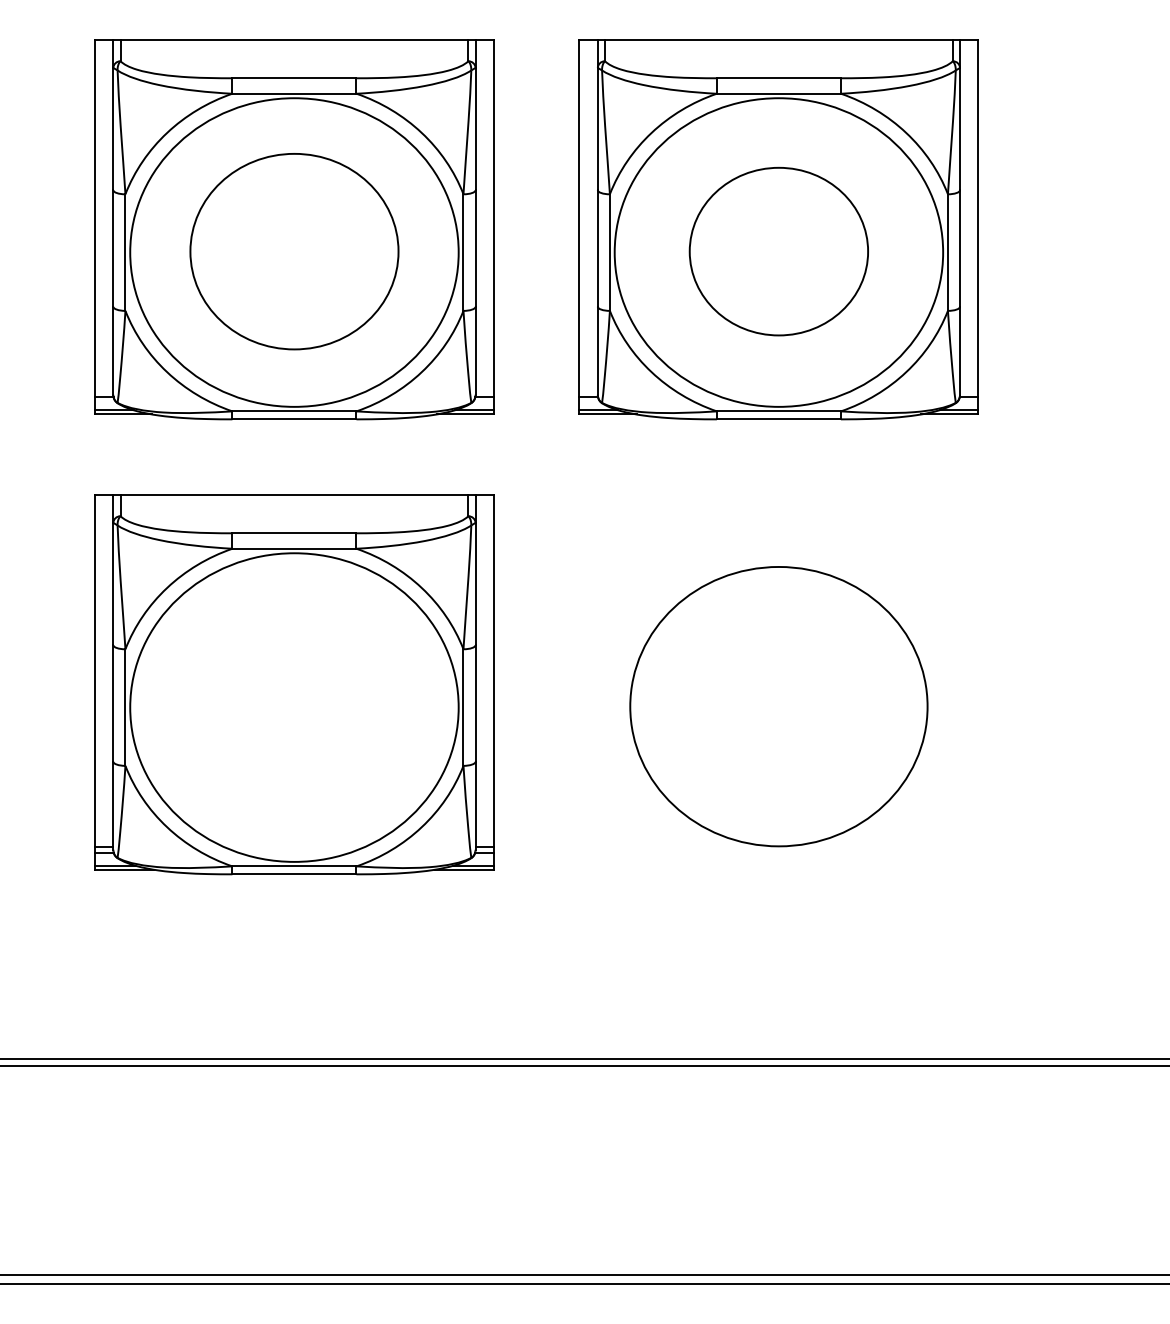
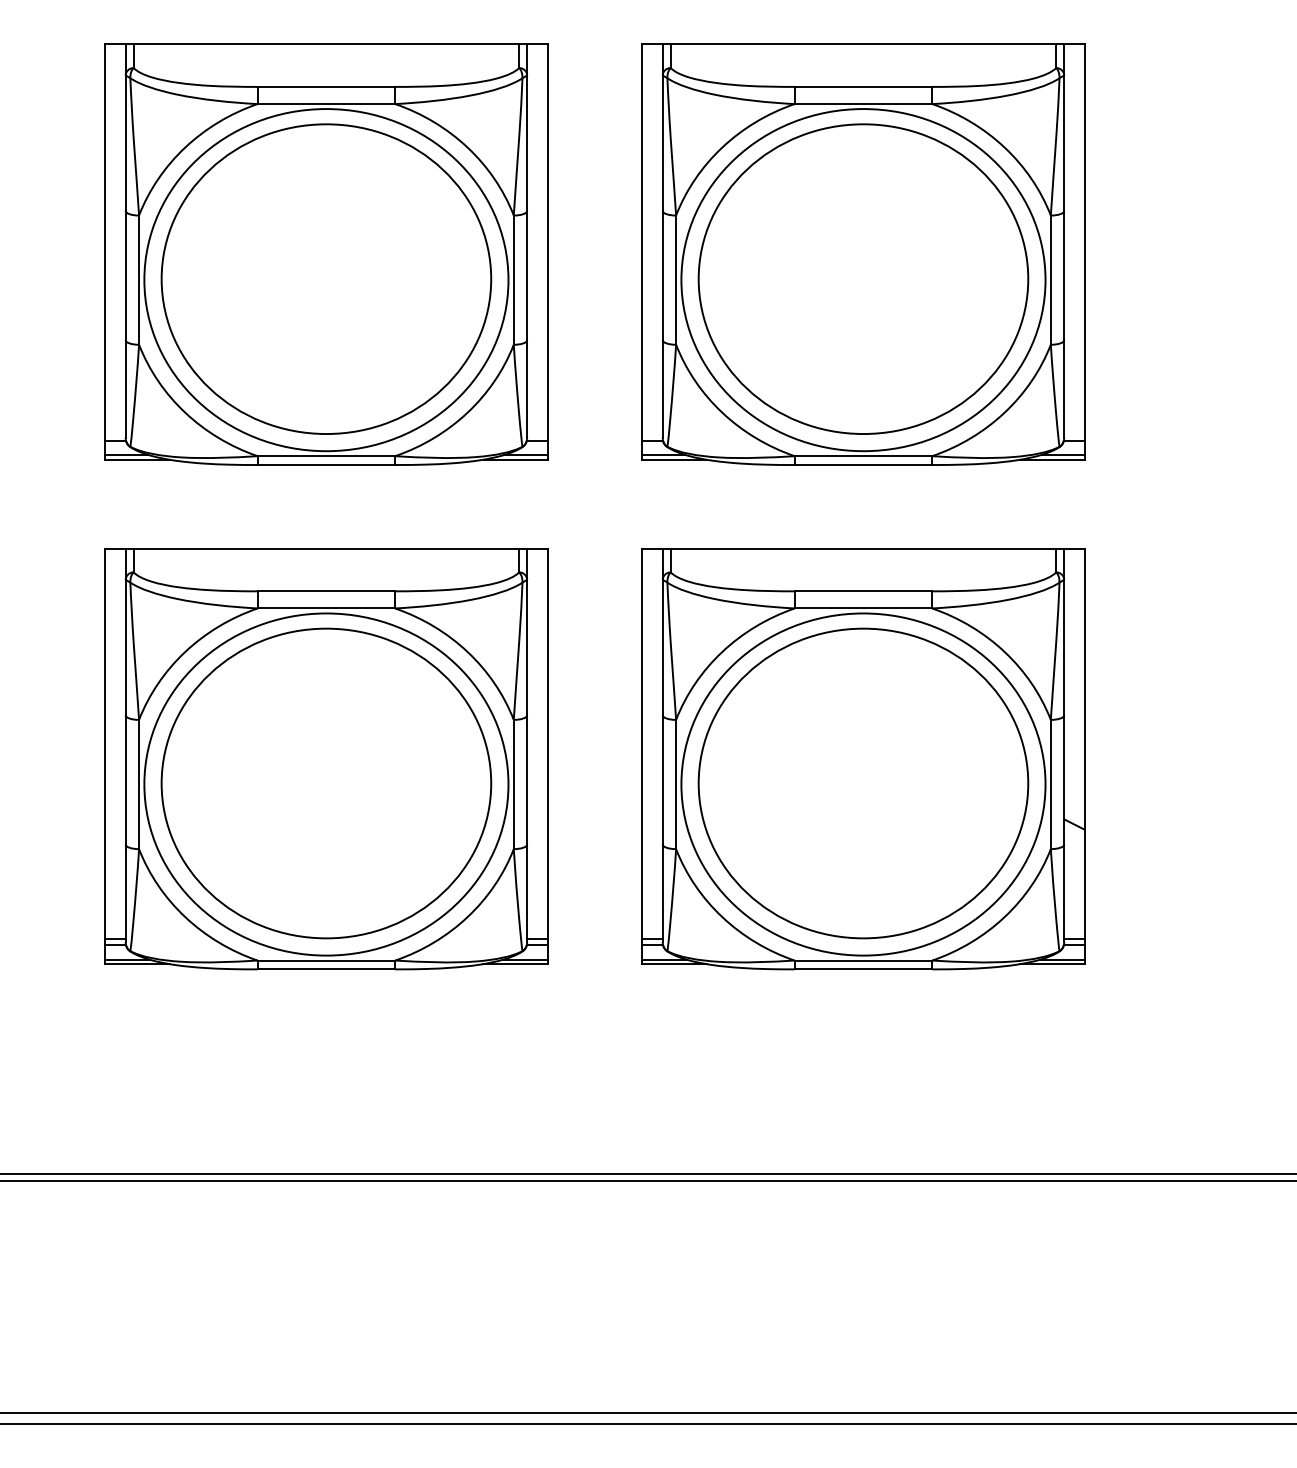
part: (294, 251) -> (326, 278), size x1.43
part: (778, 251) -> (863, 278), size x1.67
part: (778, 685) -> (863, 759), added
part: (294, 706) -> (326, 783), added

